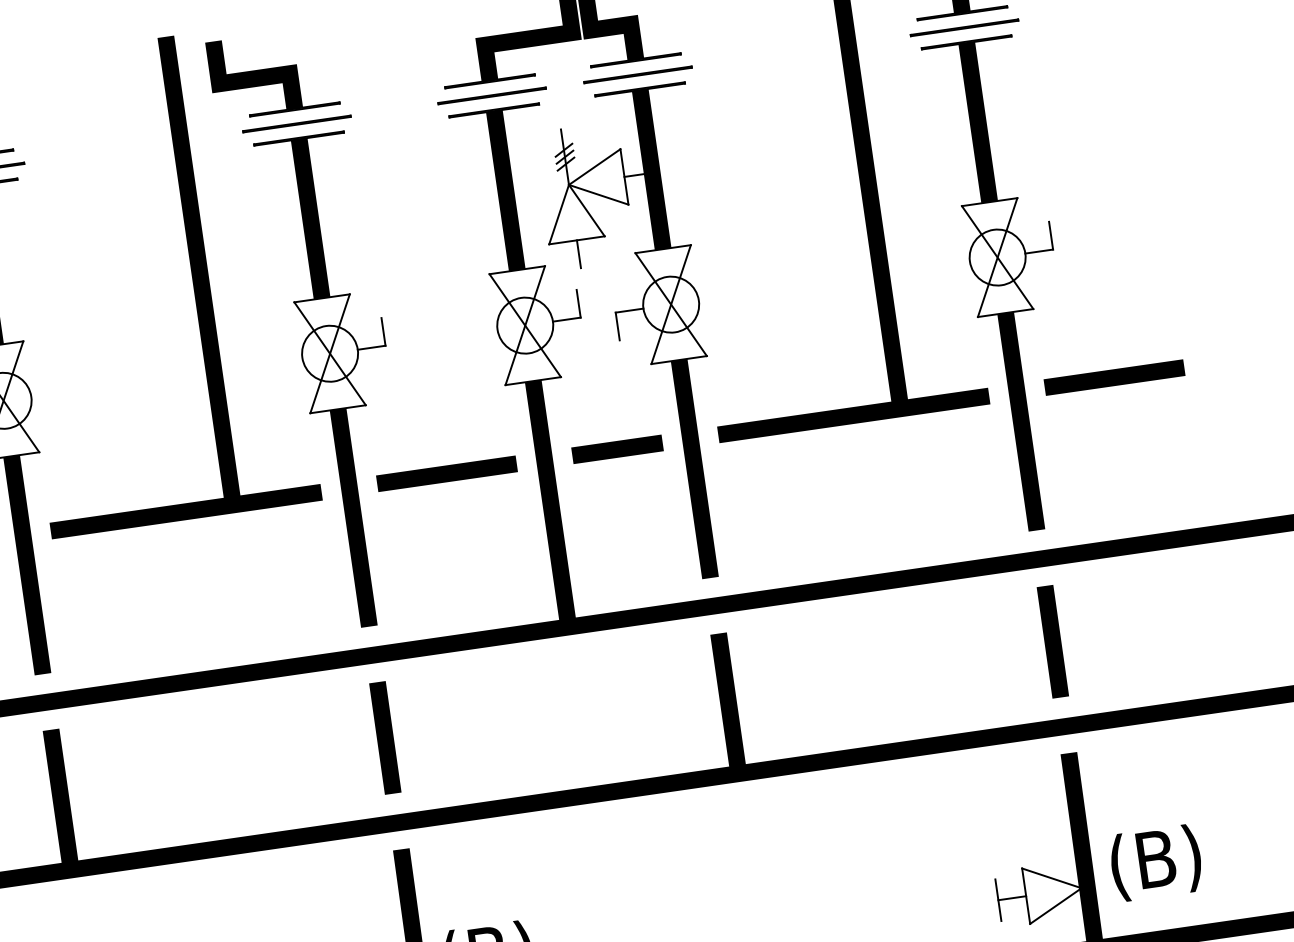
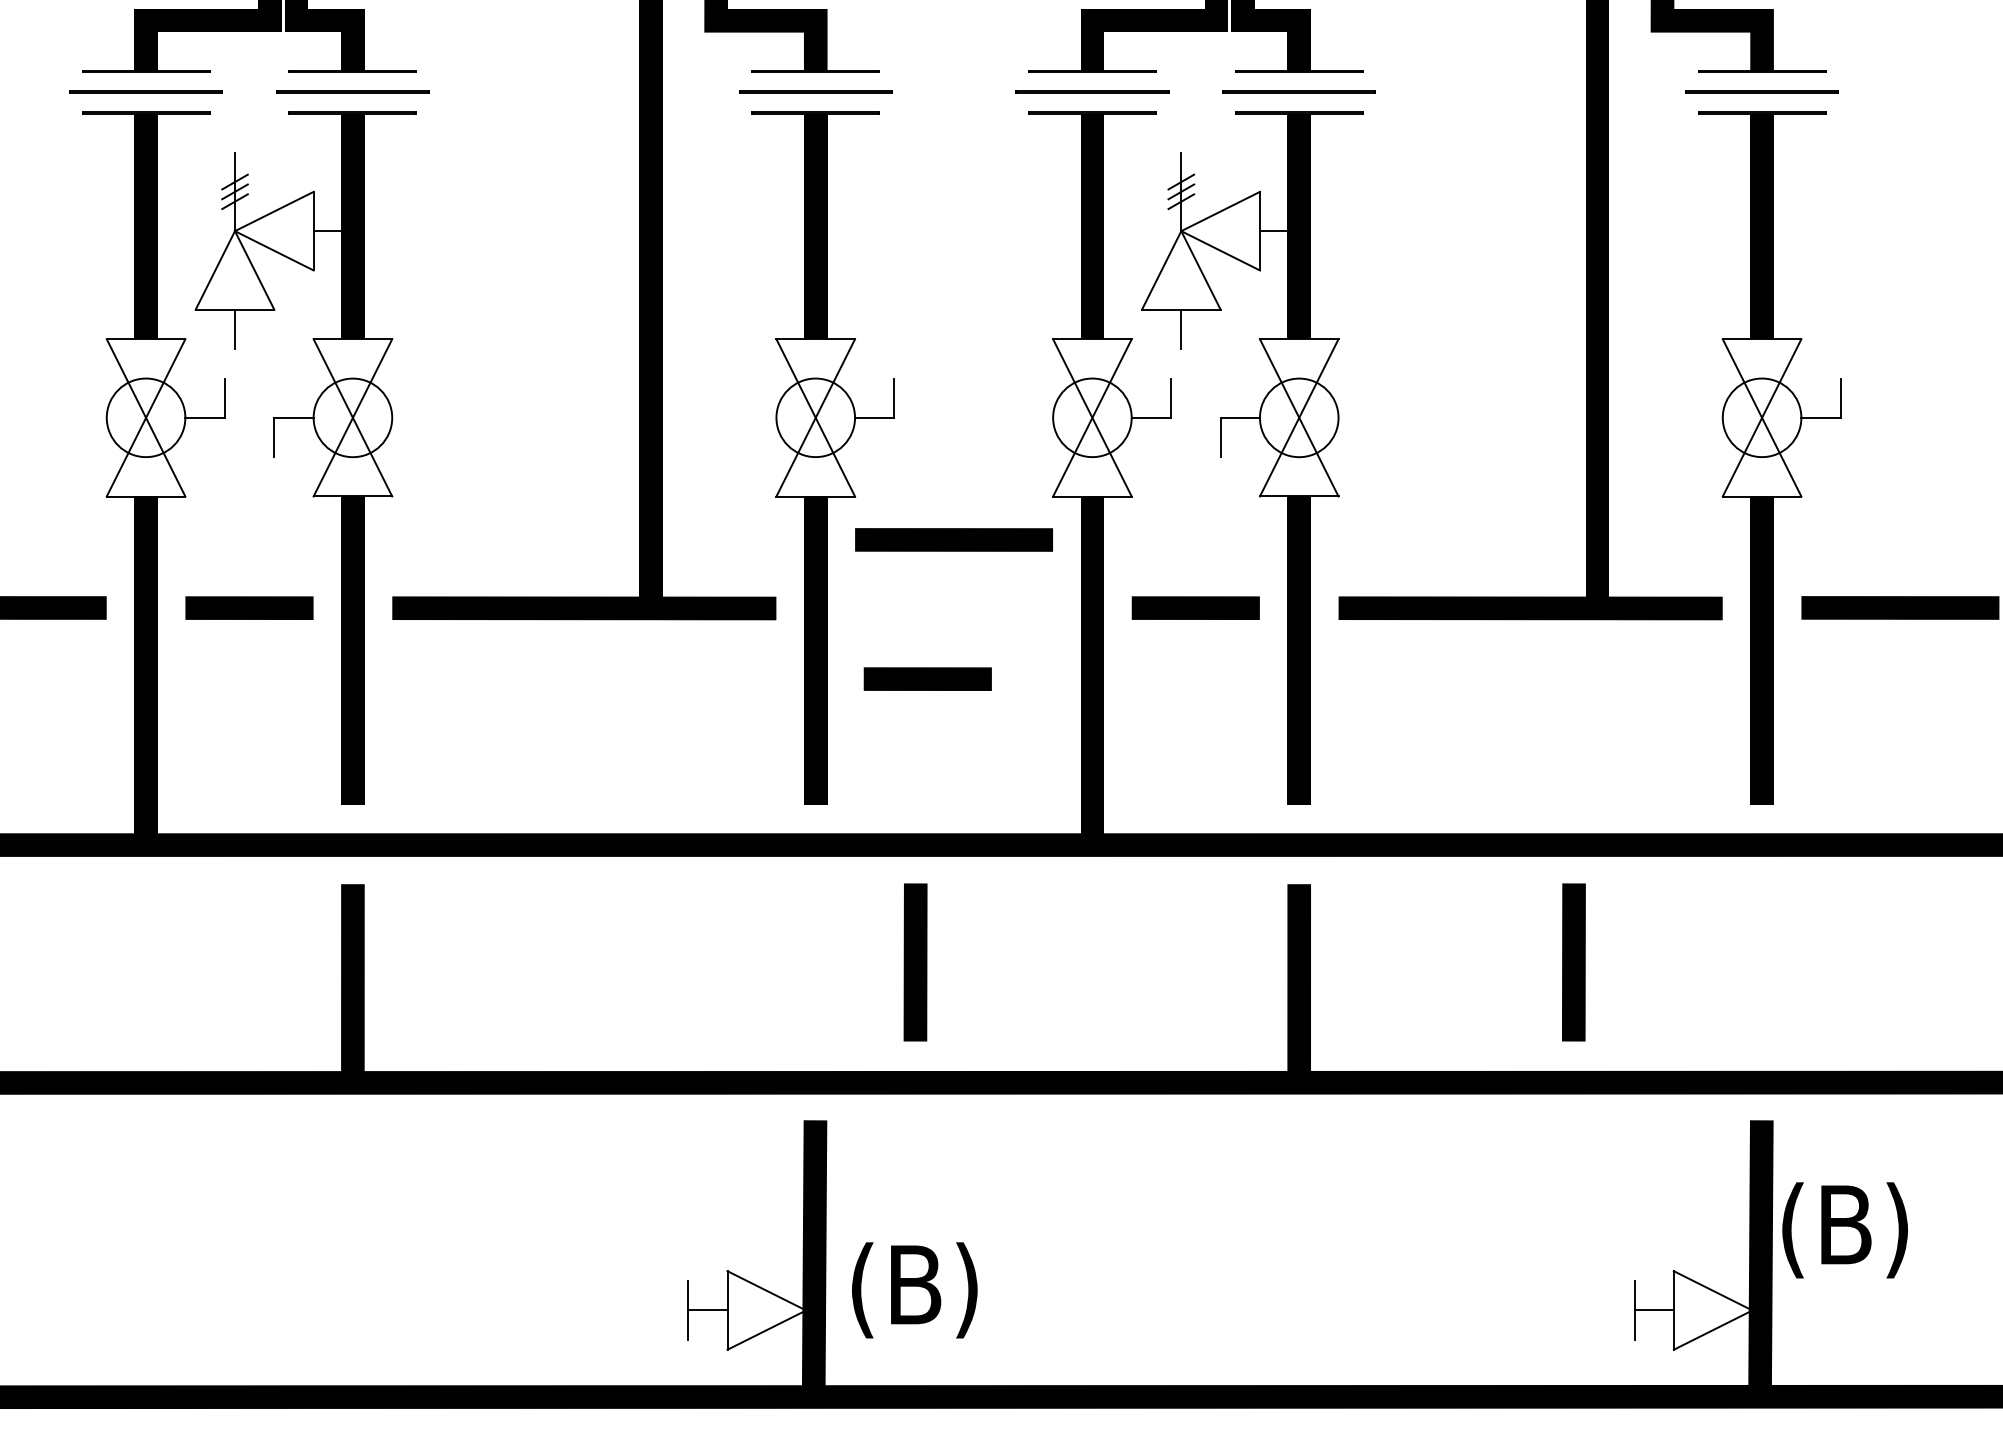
line: (446, 473) -> (953, 539), moved
line: (435, 526) -> (927, 678), added
line: (1052, 641) -> (1573, 962), moved
line: (385, 737) -> (915, 962), moved
text: (1155, 863) -> (1844, 1230), moved

